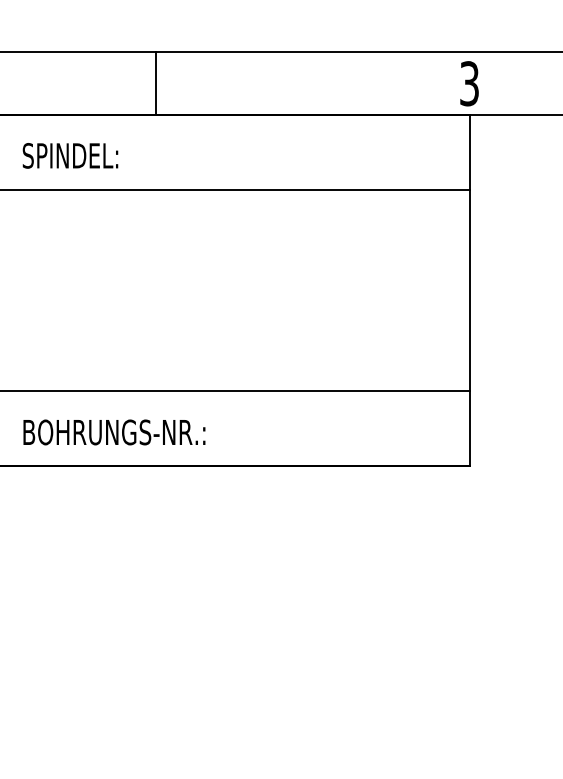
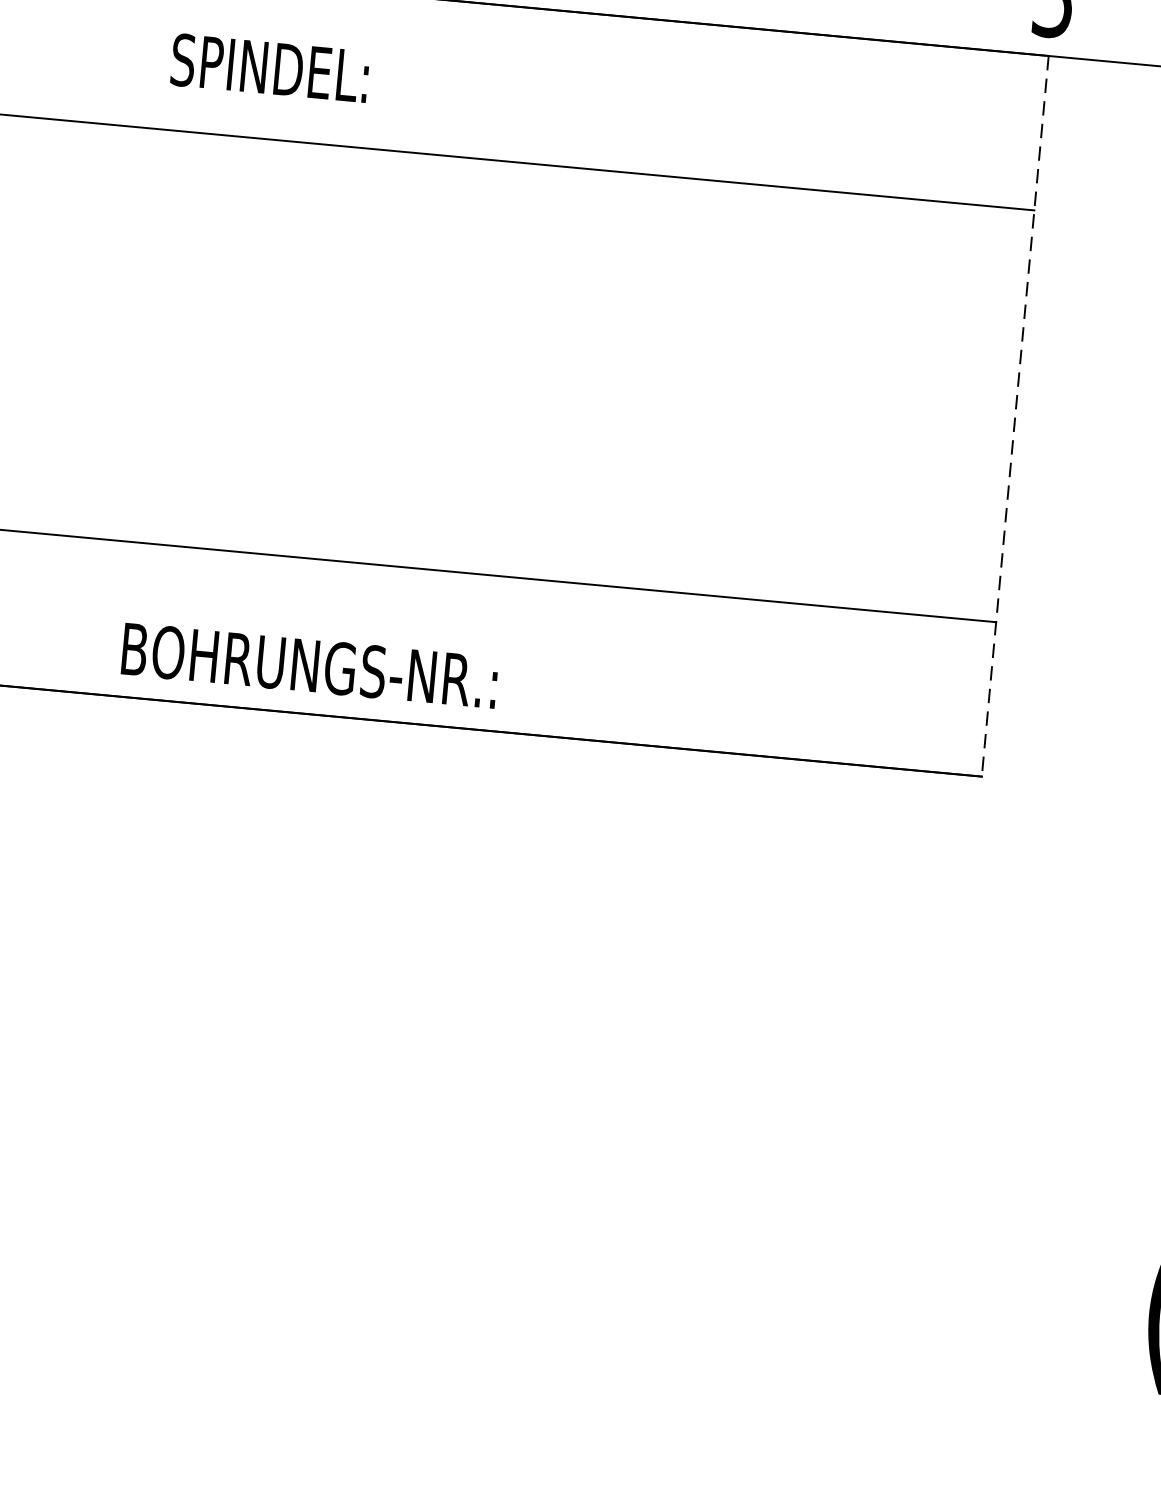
text: (70, 155) -> (270, 67), moved
line: (469, 290) -> (1014, 416), solid -> dashed
text: (114, 432) -> (310, 665), moved

